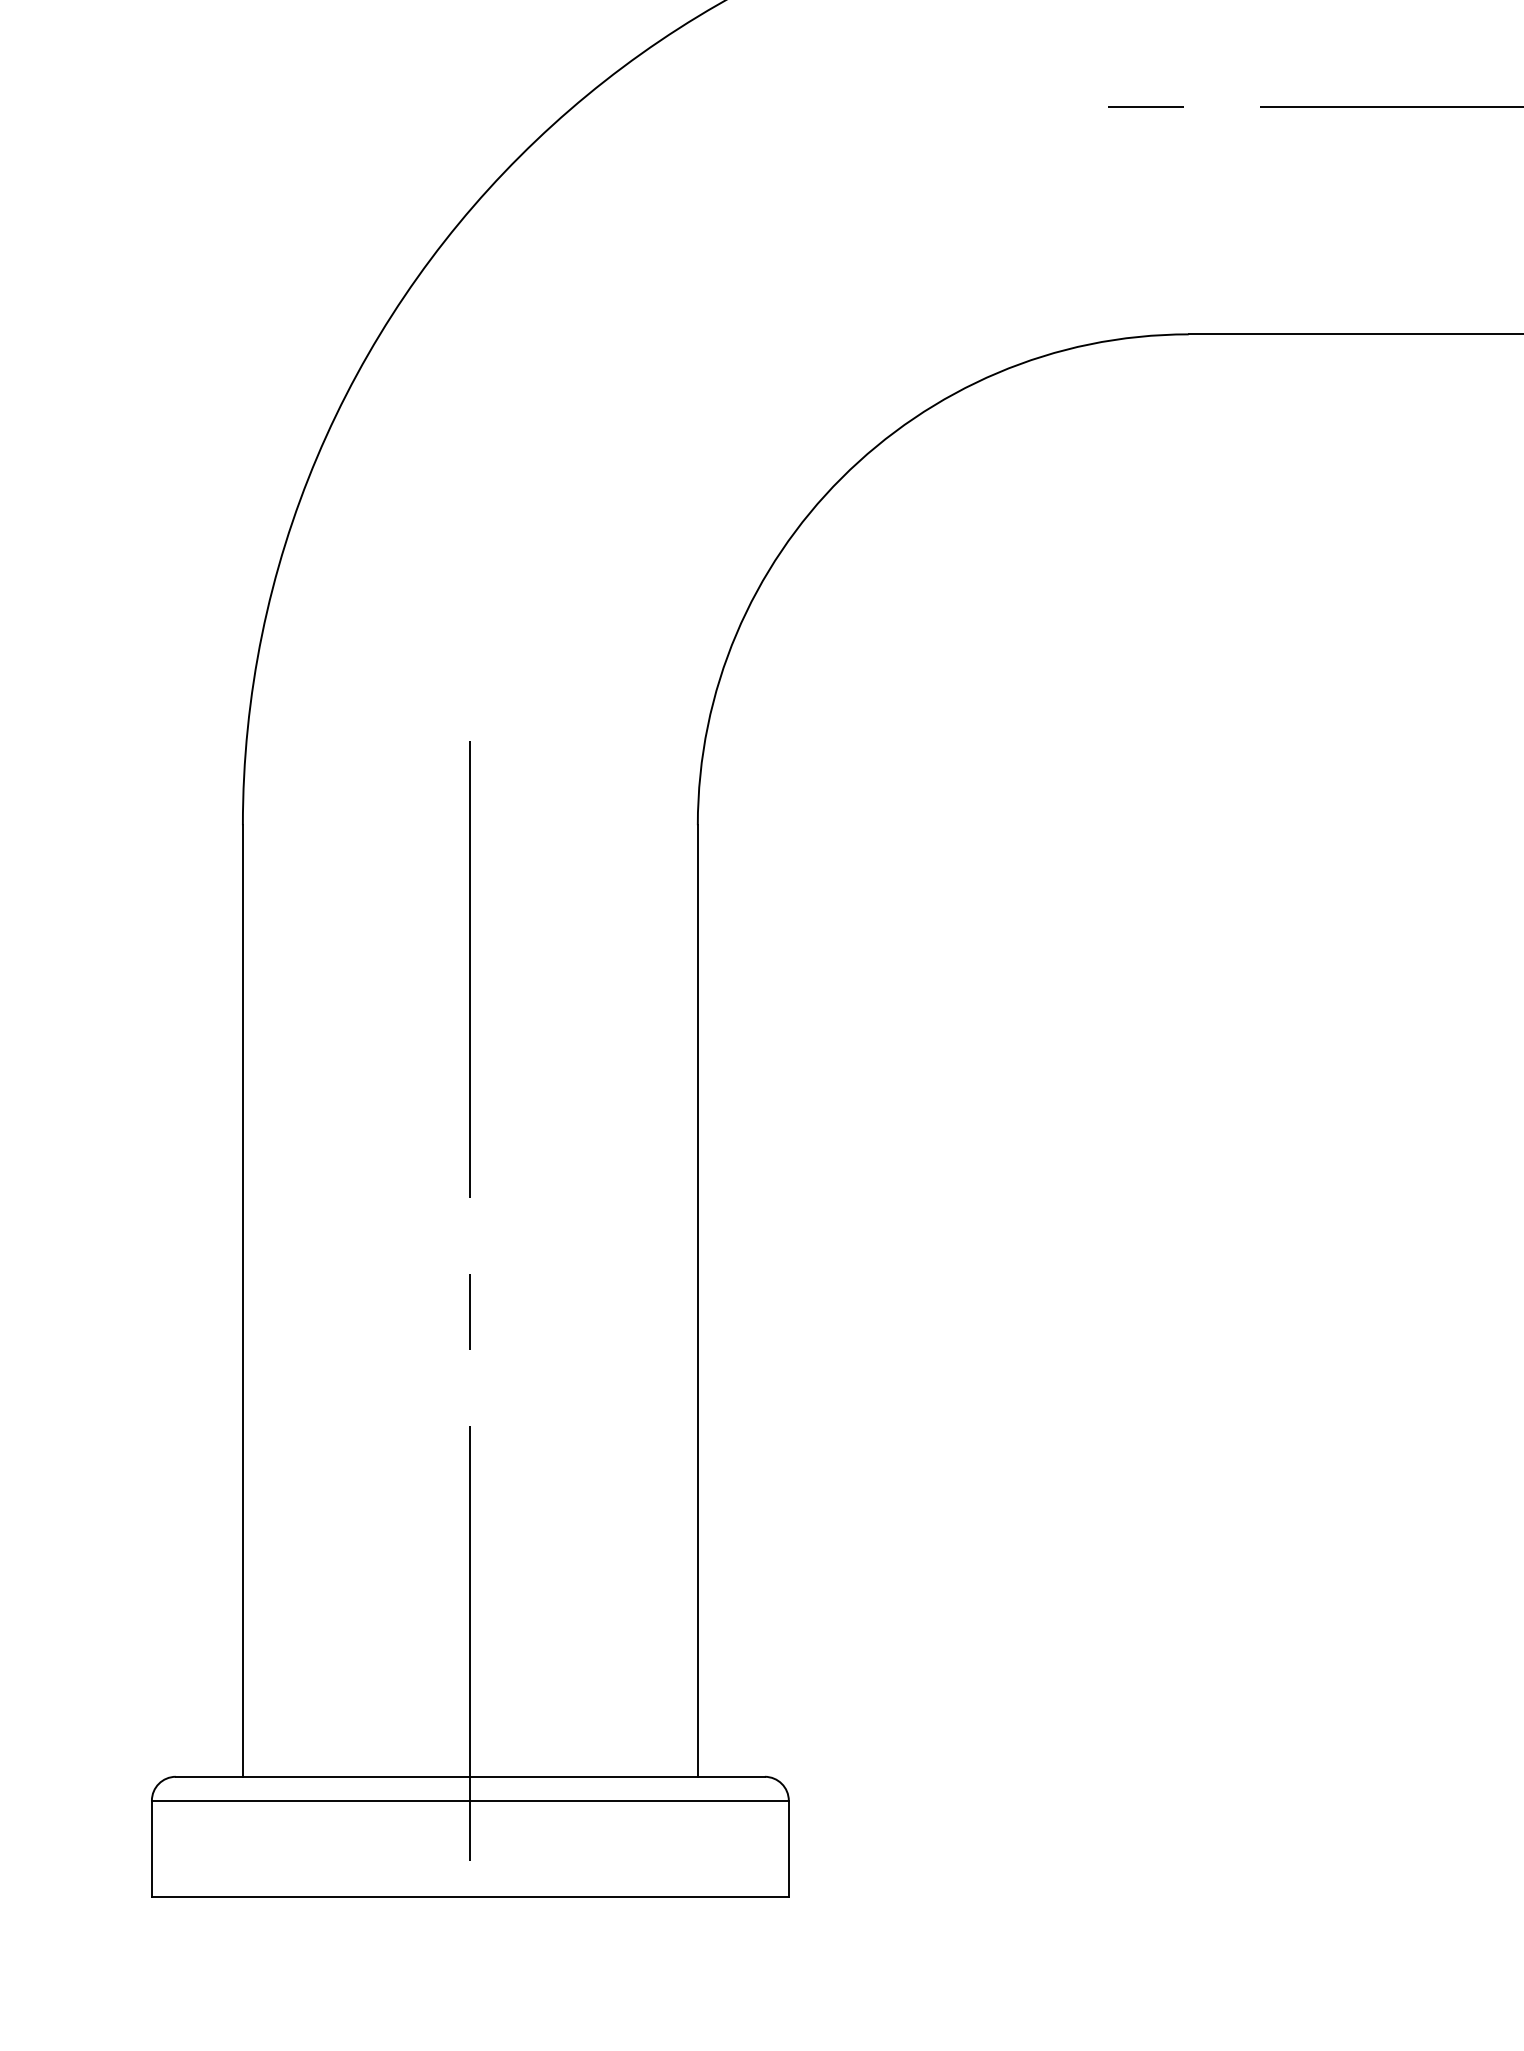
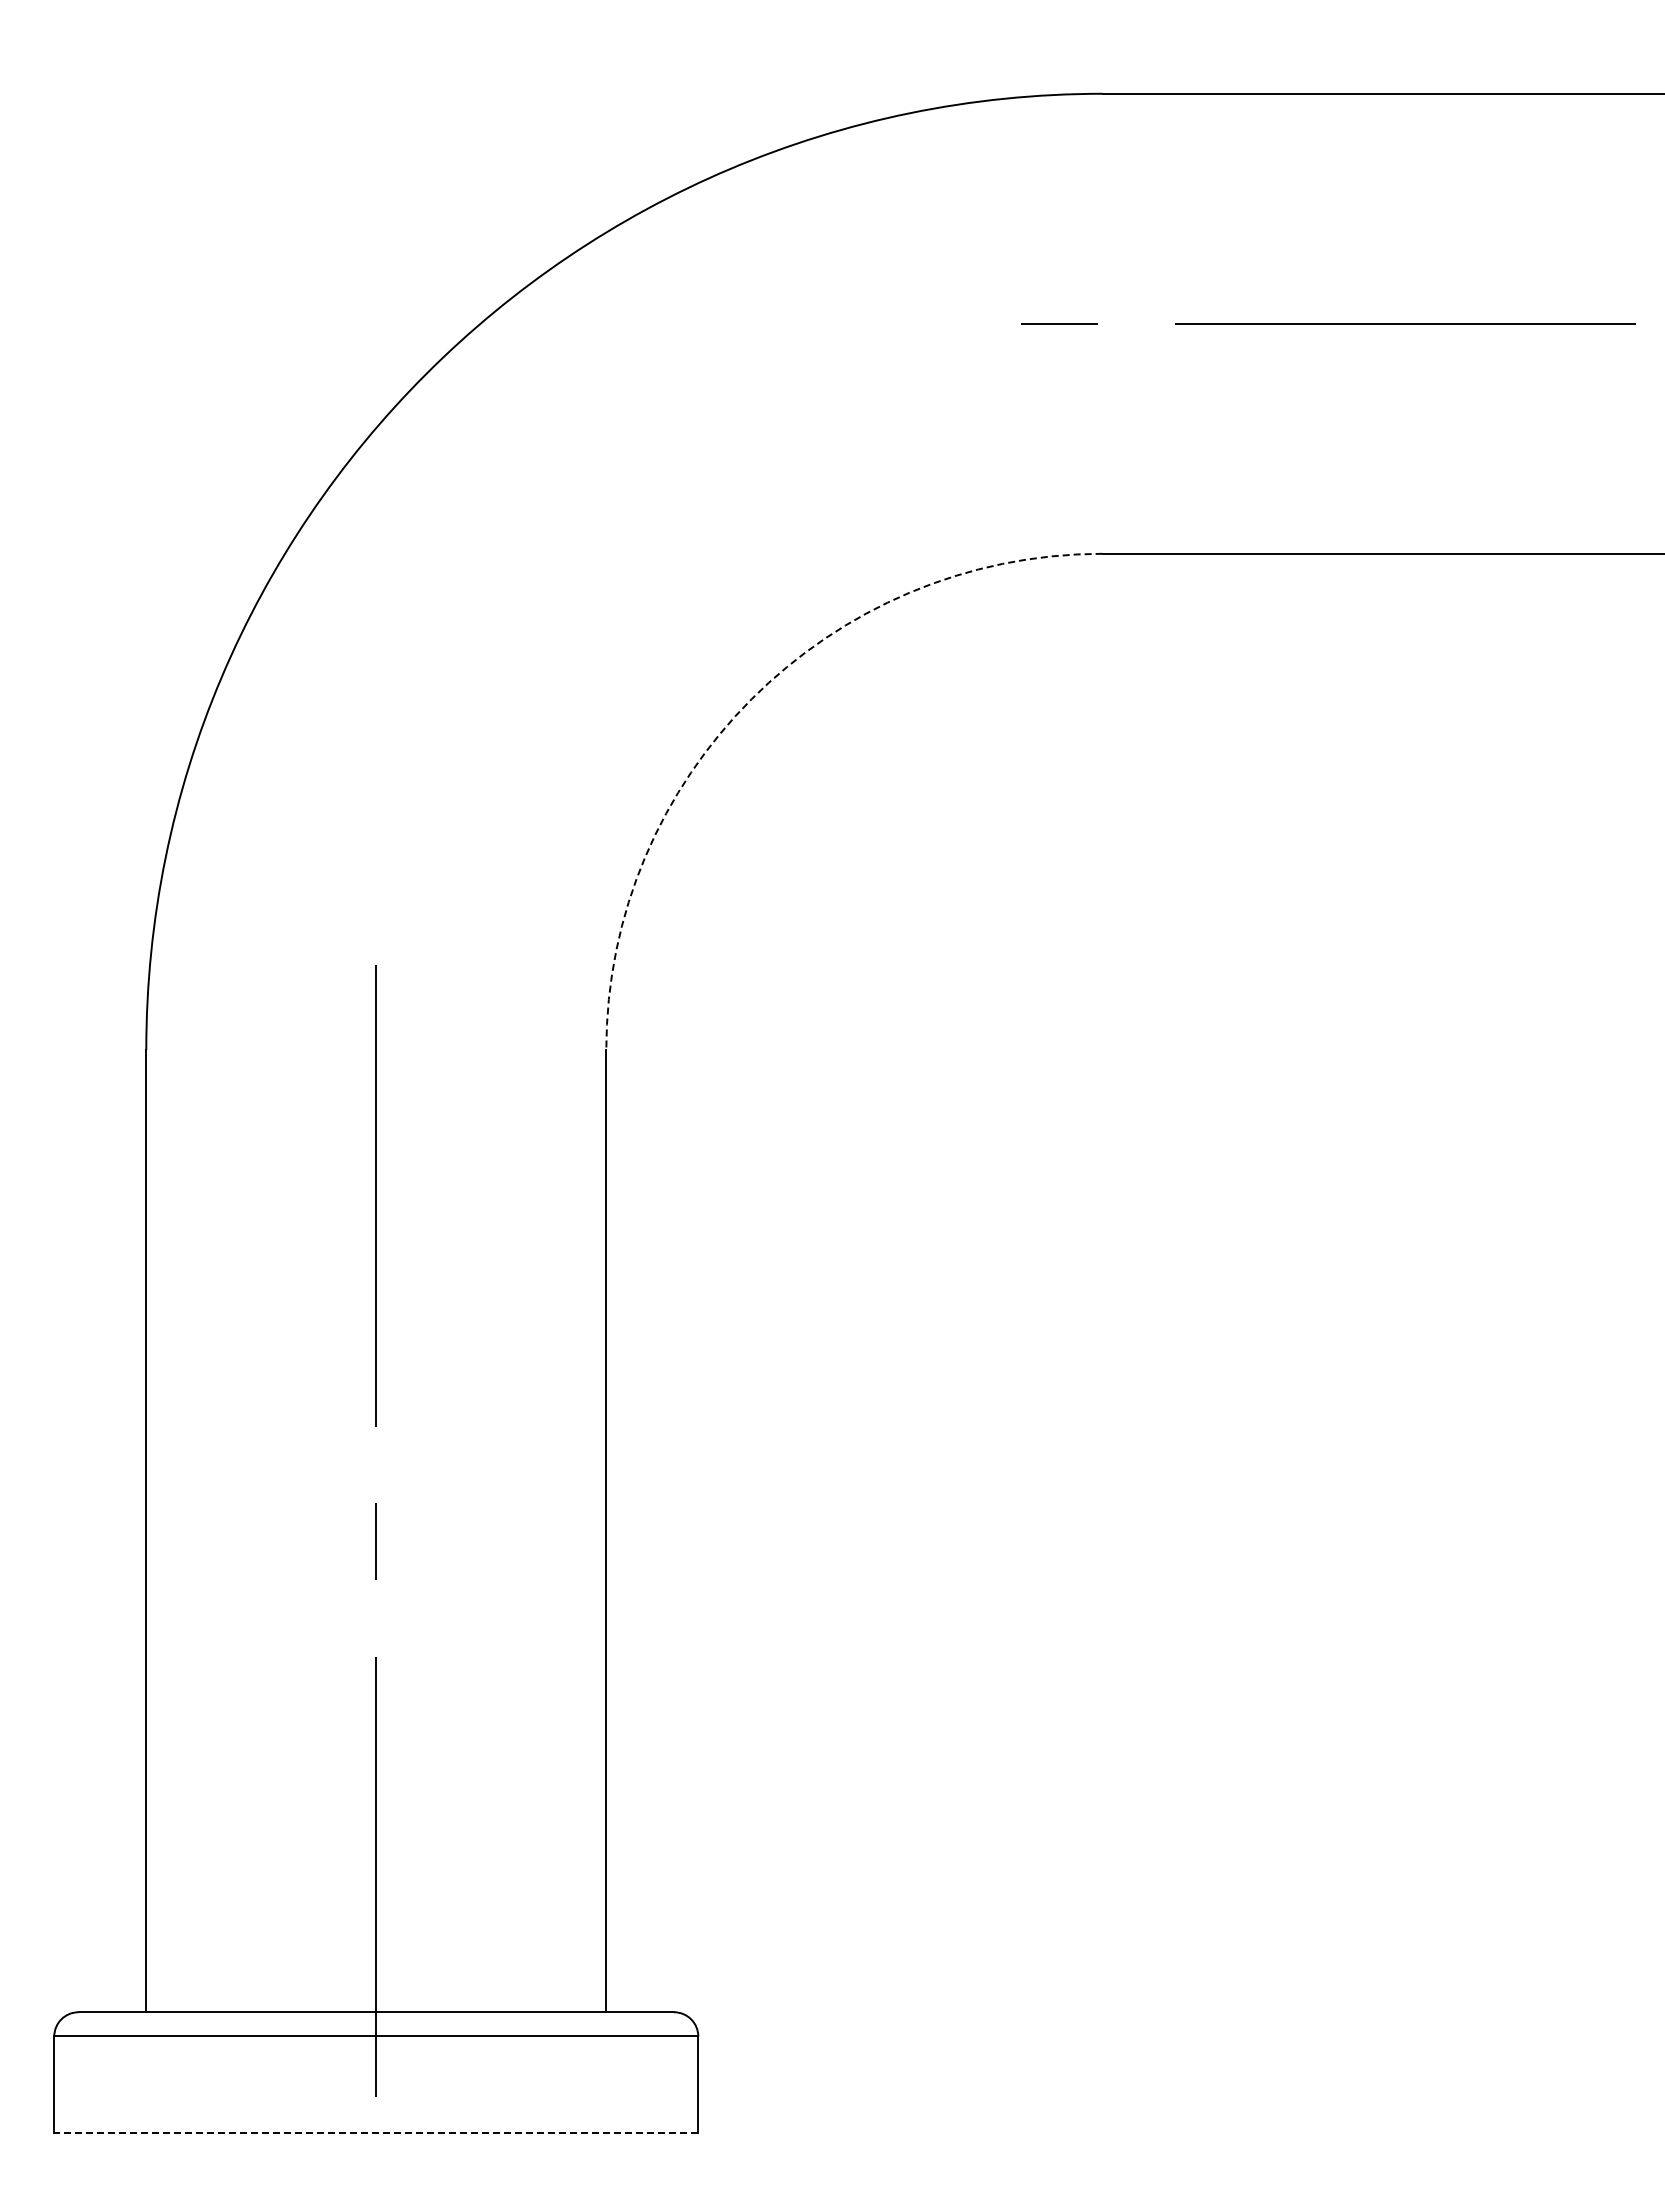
arc: (841, 478) -> (751, 699), solid -> dashed
line: (469, 1896) -> (375, 2133), solid -> dashed

